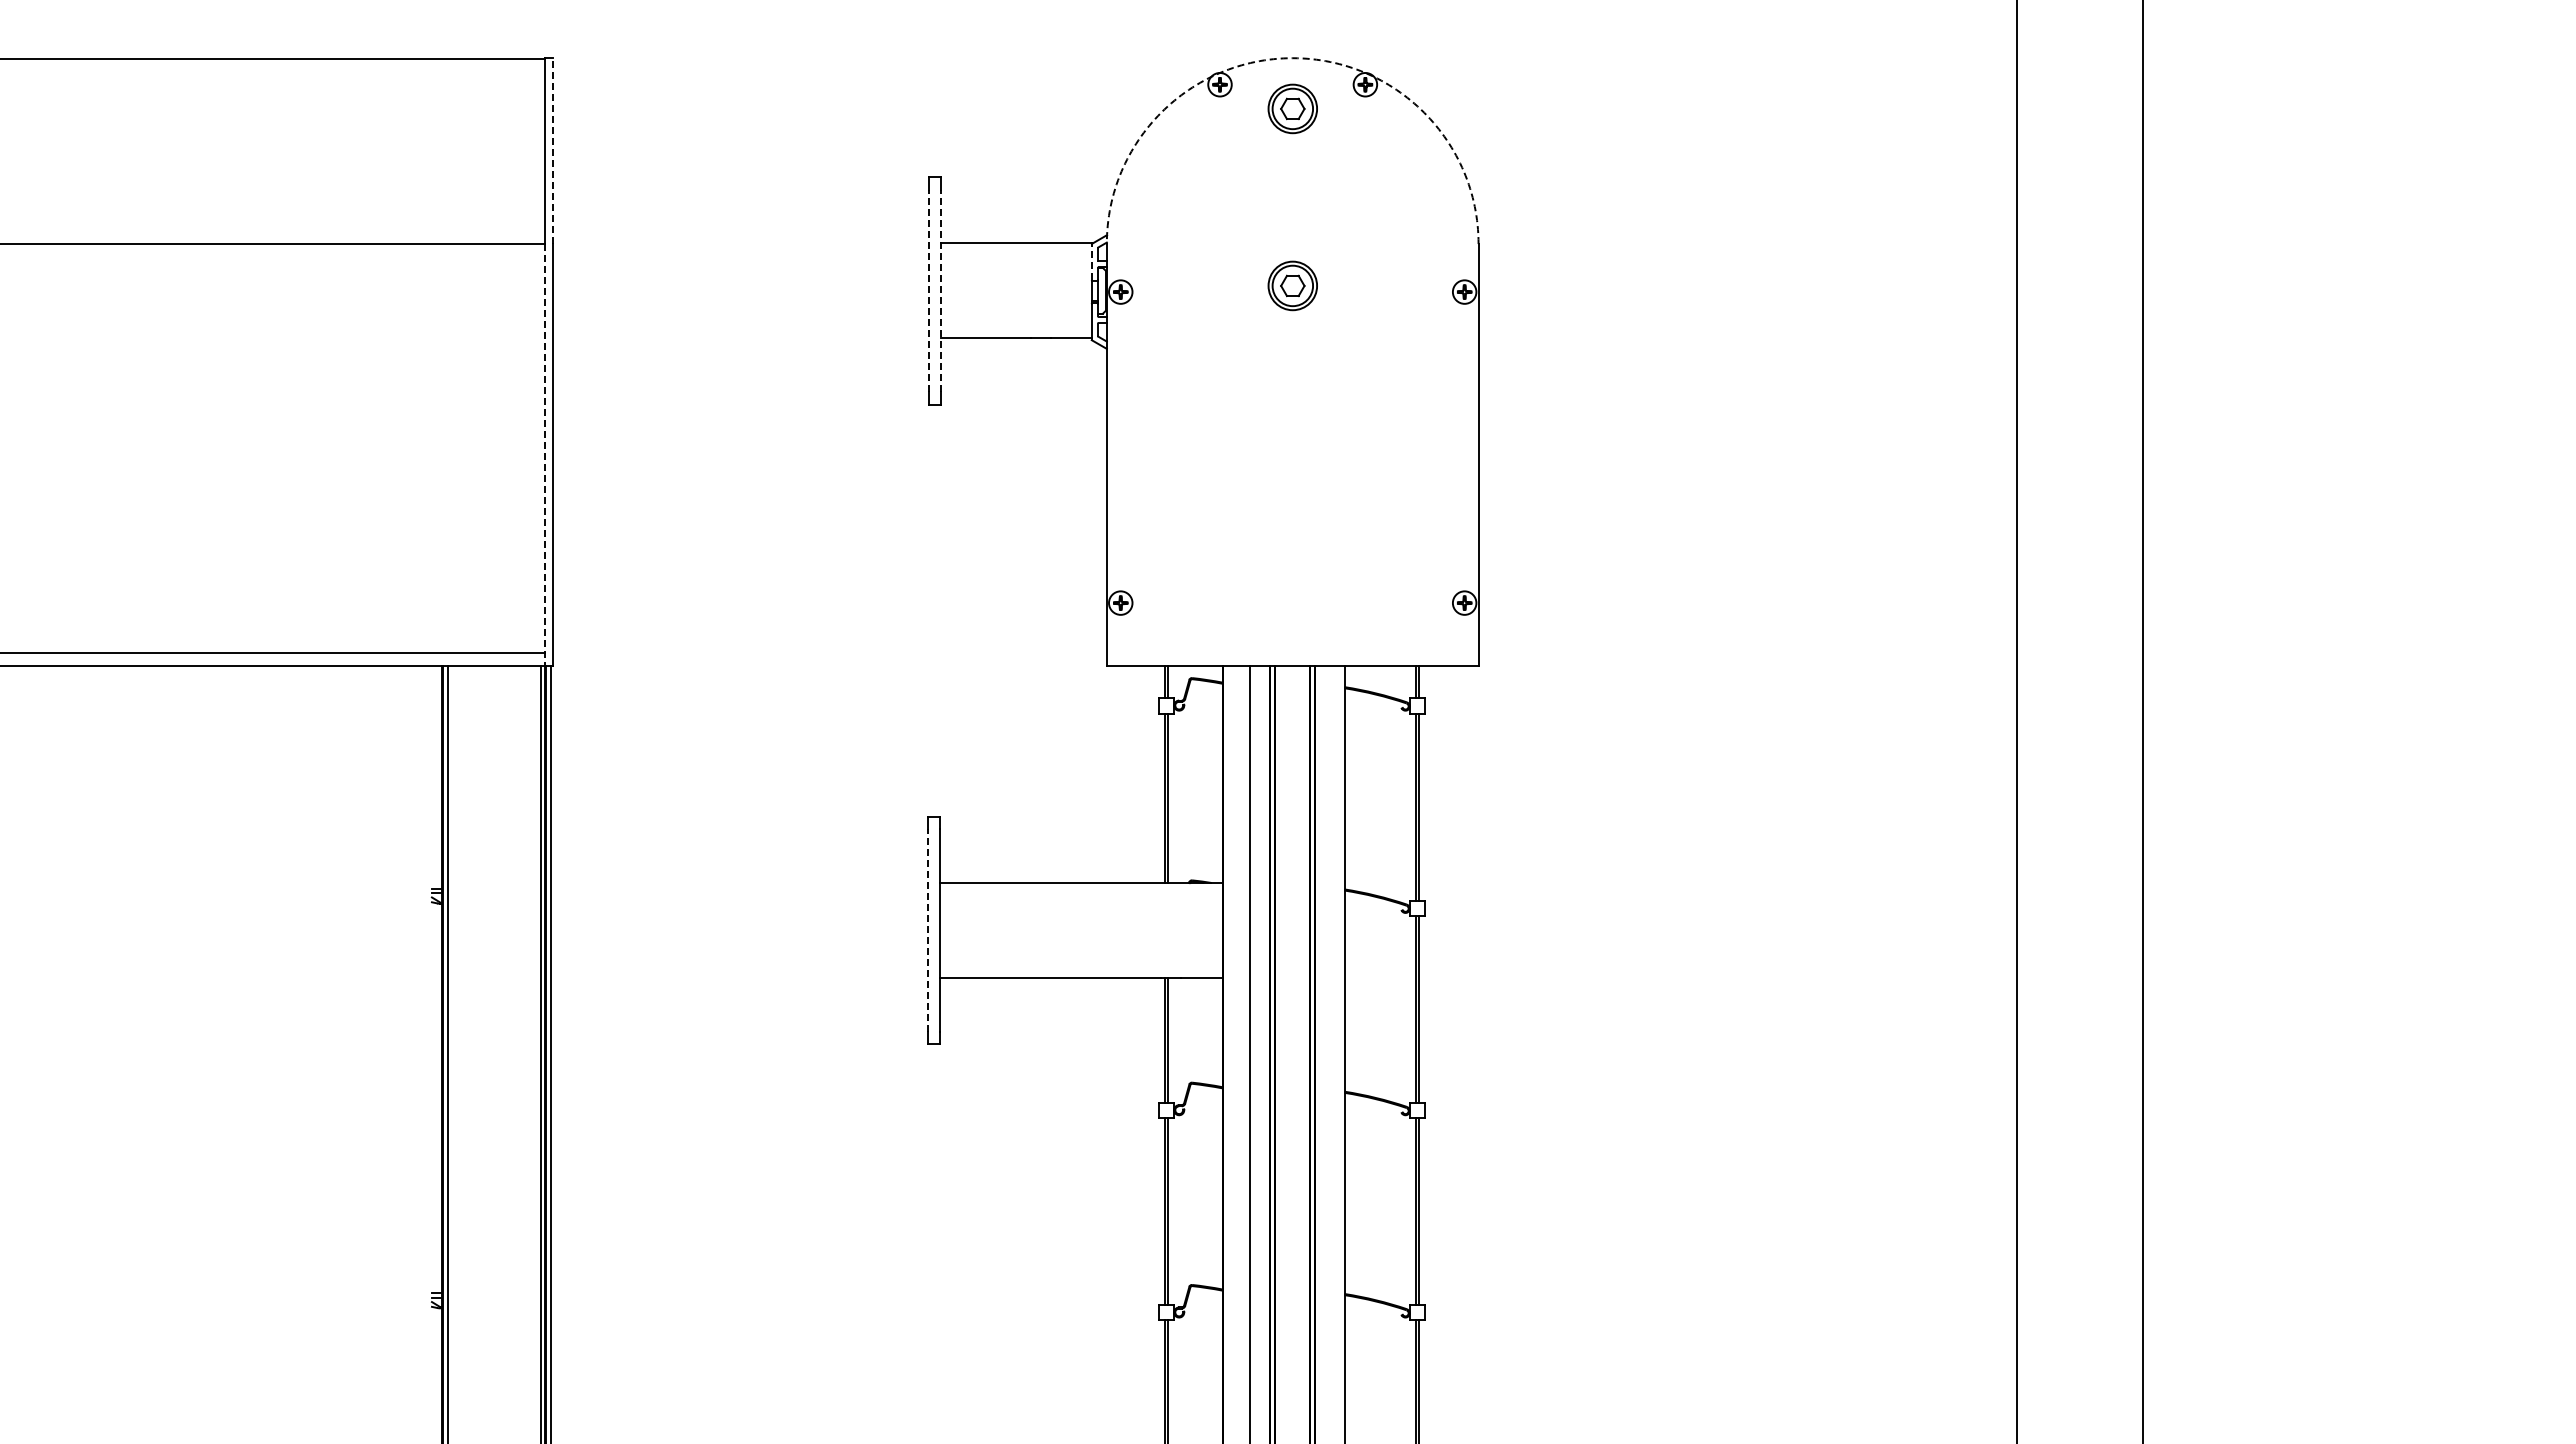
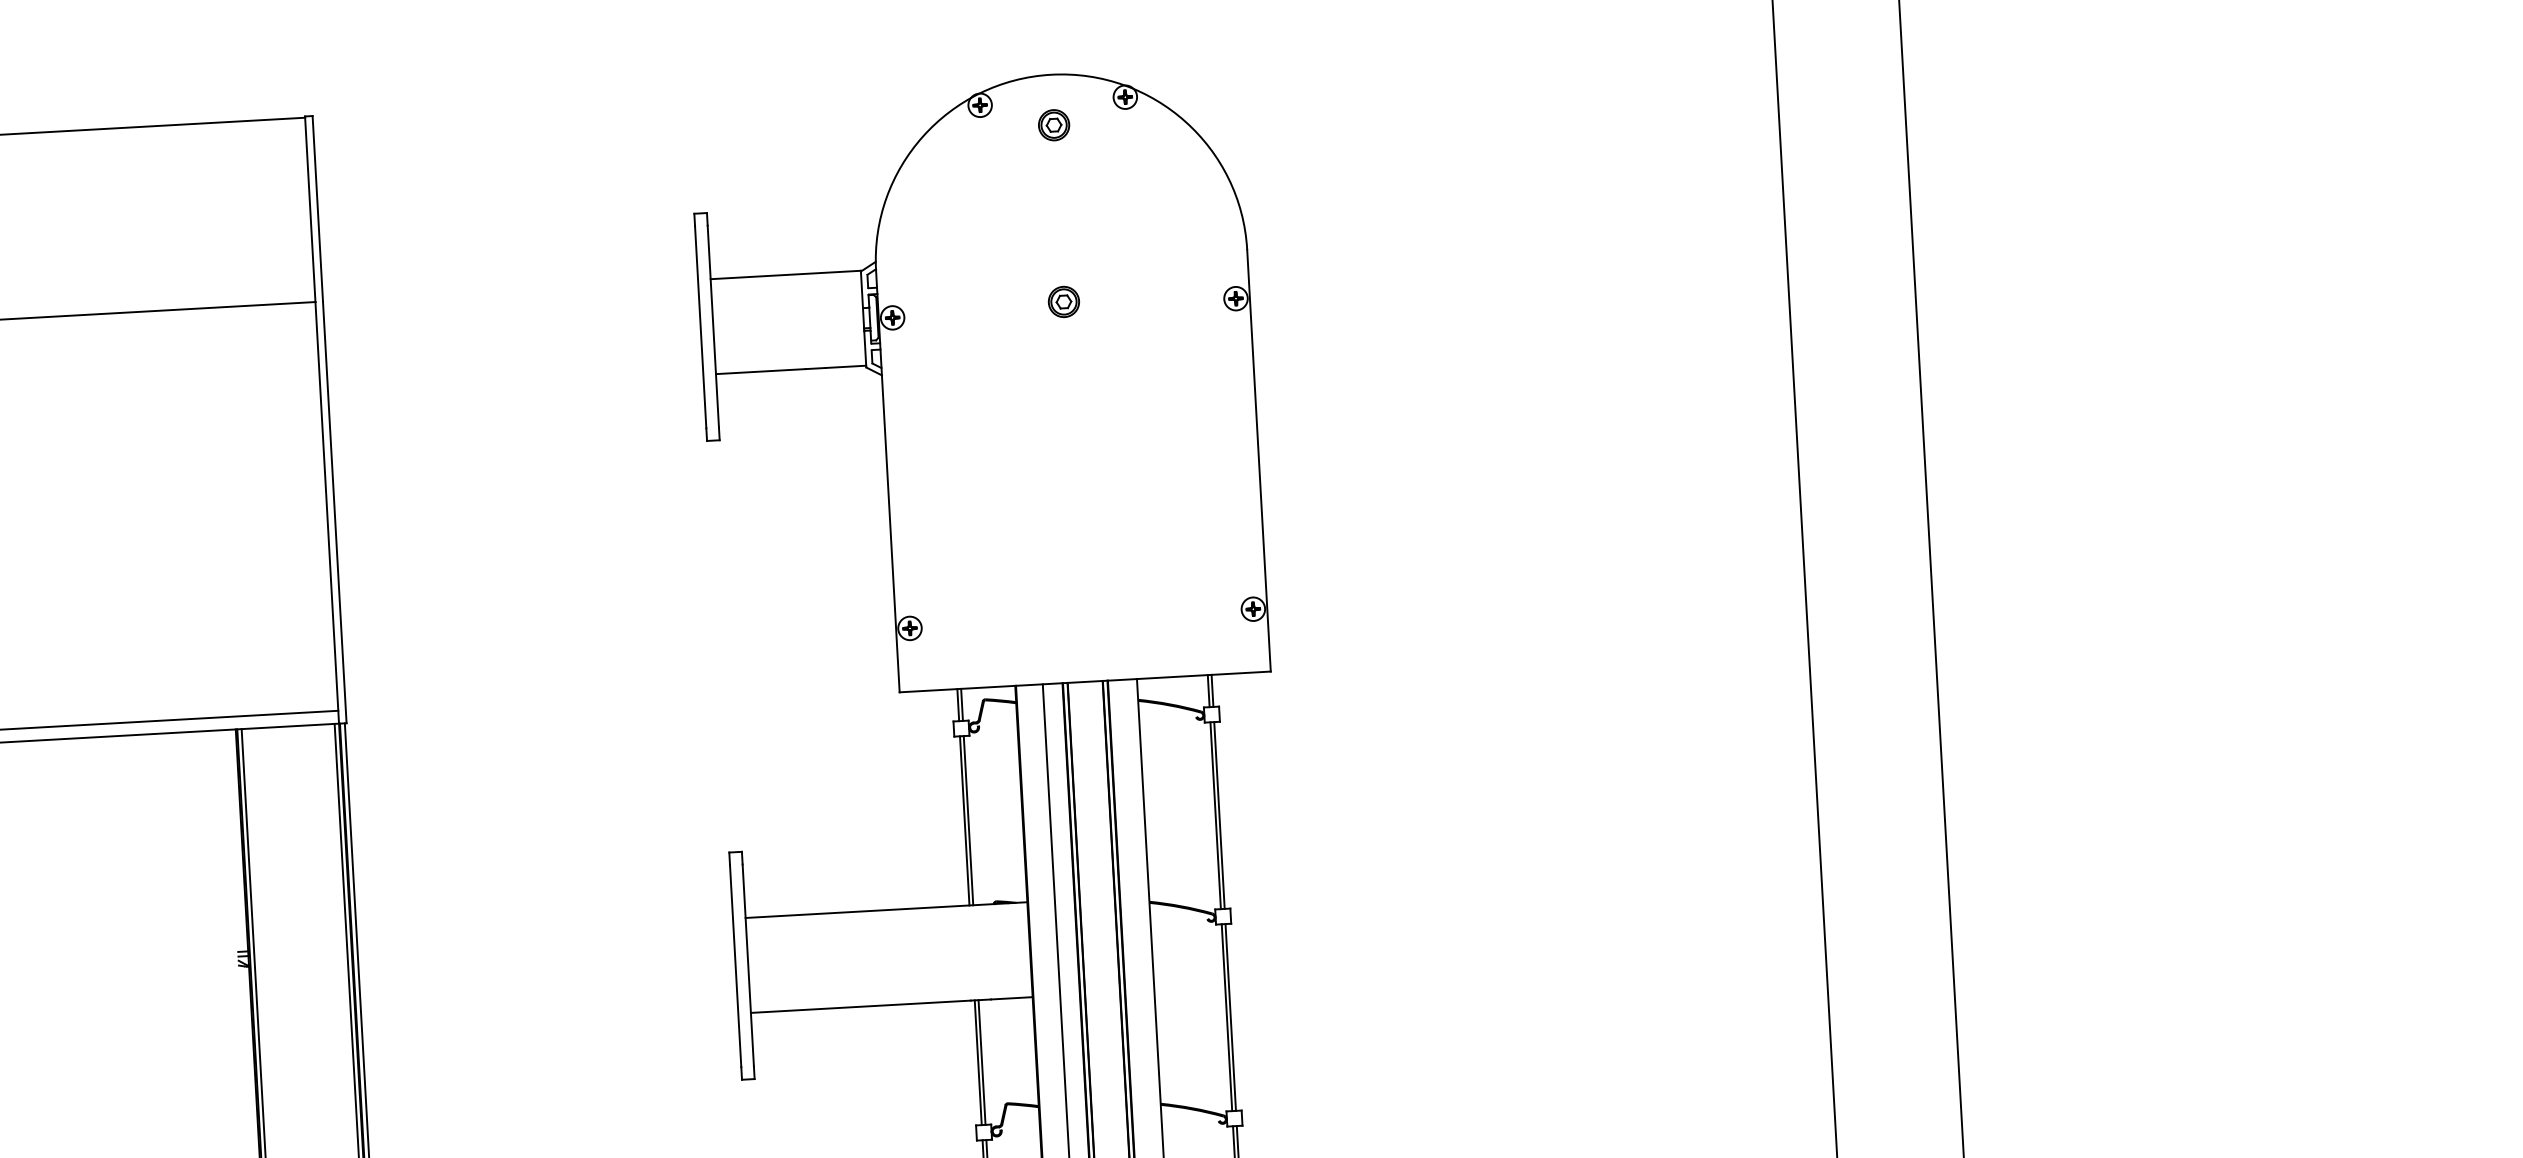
arc: (1292, 58) -> (1051, 75), dashed -> solid
part: (1292, 108) -> (1053, 124), size x0.62
line: (552, 151) -> (317, 209), dashed -> solid
line: (1091, 262) -> (861, 289), dashed -> solid
part: (1292, 285) -> (1063, 301), size x0.62
line: (928, 290) -> (700, 327), dashed -> solid
line: (941, 290) -> (713, 326), dashed -> solid
line: (545, 455) -> (327, 513), dashed -> solid
line: (927, 930) -> (735, 966), dashed -> solid

